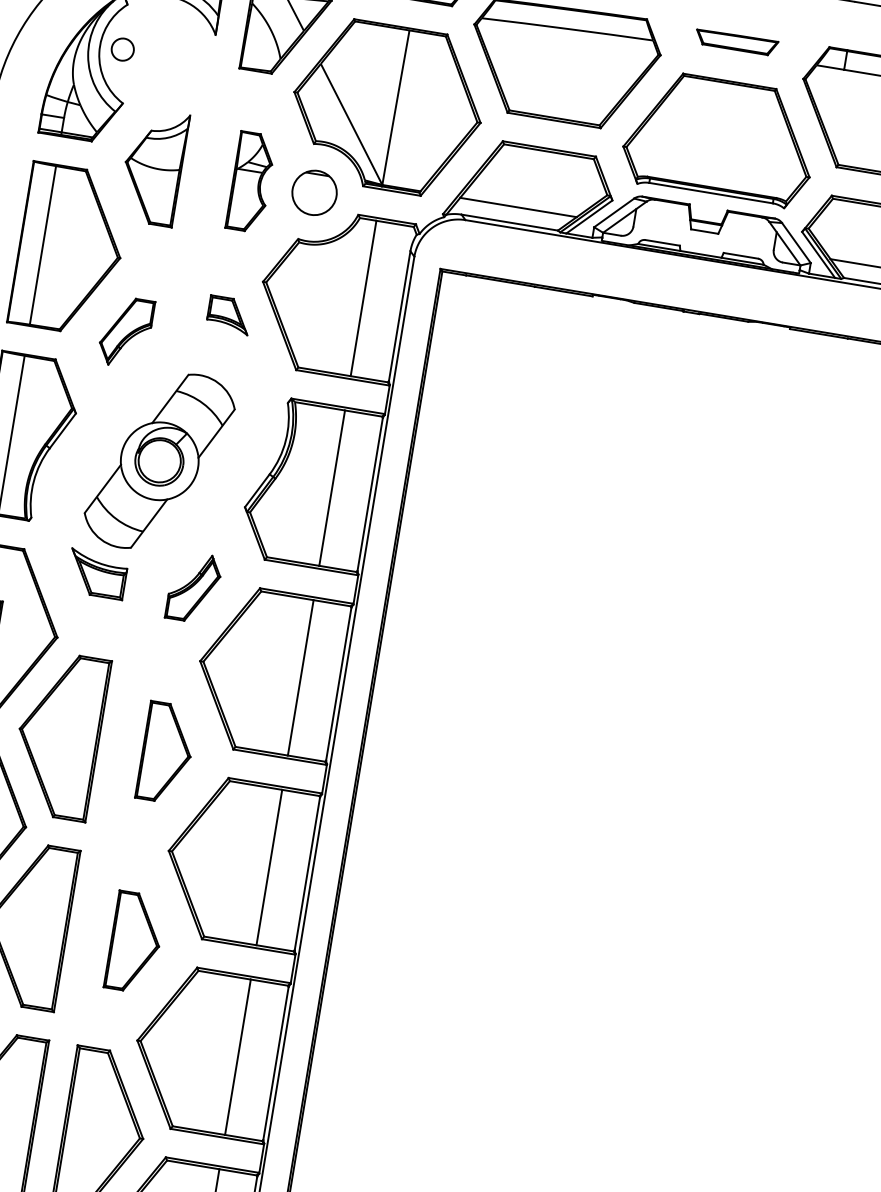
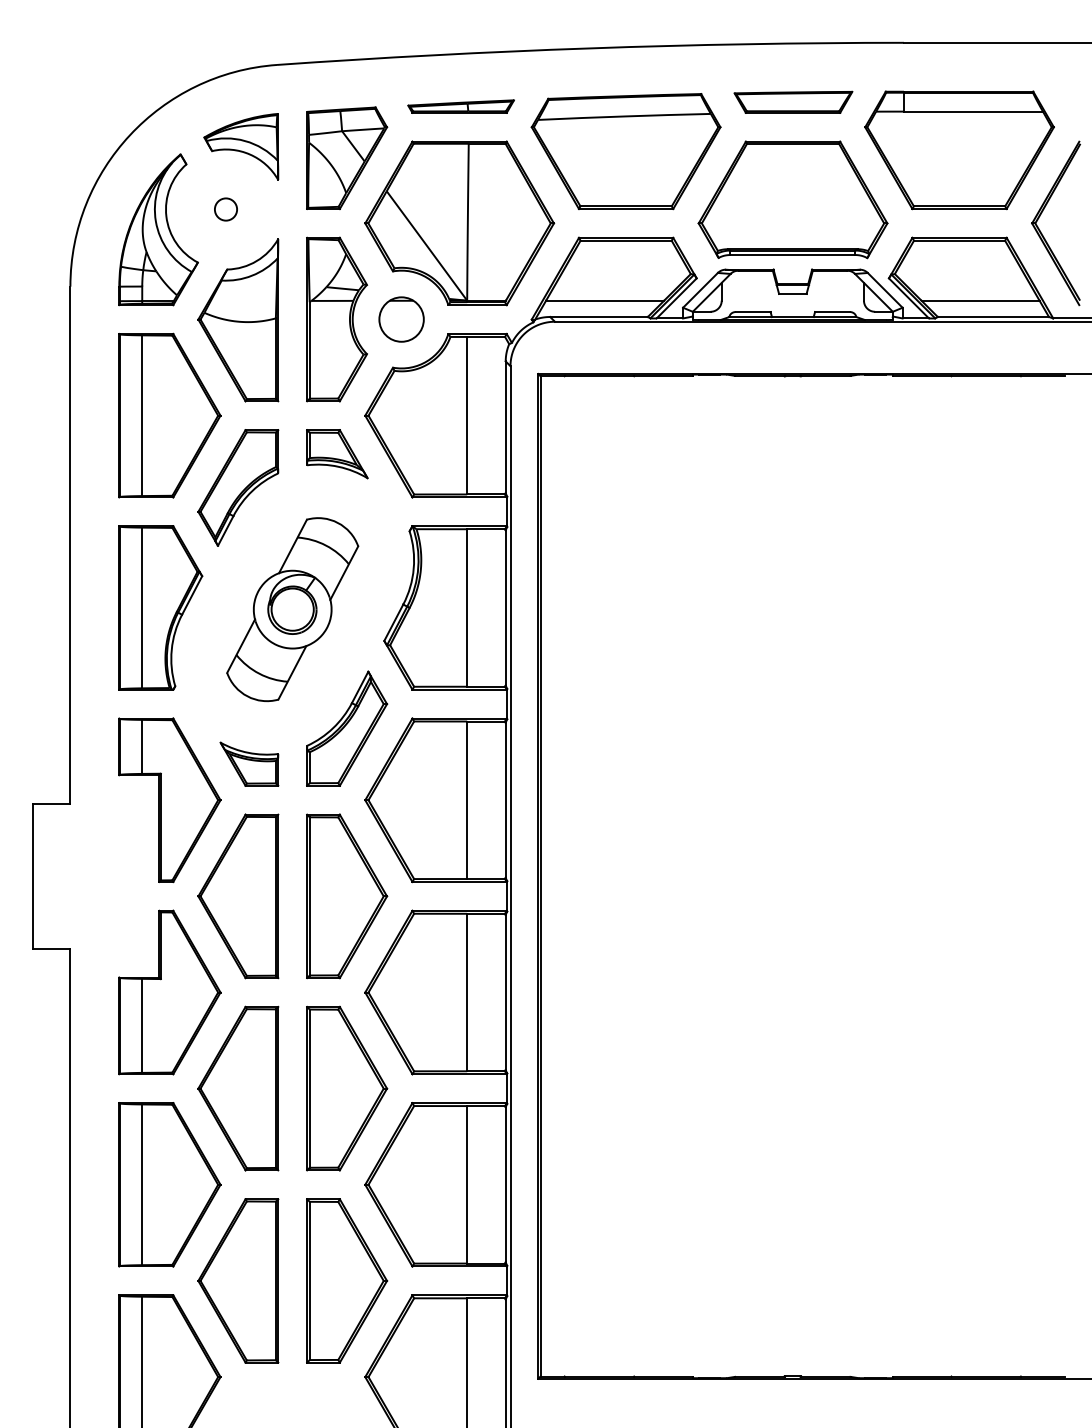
part: (736, 41) -> (793, 101), size x1.43
circle: (122, 49) -> (225, 209), moved
part: (153, 167) -> (238, 320), size x1.43
part: (251, 182) -> (337, 319), size x1.67
part: (229, 315) -> (337, 454), size x1.43
part: (126, 331) -> (238, 487), size x1.67
part: (97, 573) -> (249, 763), moved
part: (194, 587) -> (347, 728), size x1.67
part: (166, 753) -> (347, 896), size x1.67
part: (135, 942) -> (347, 1088), size x1.67

